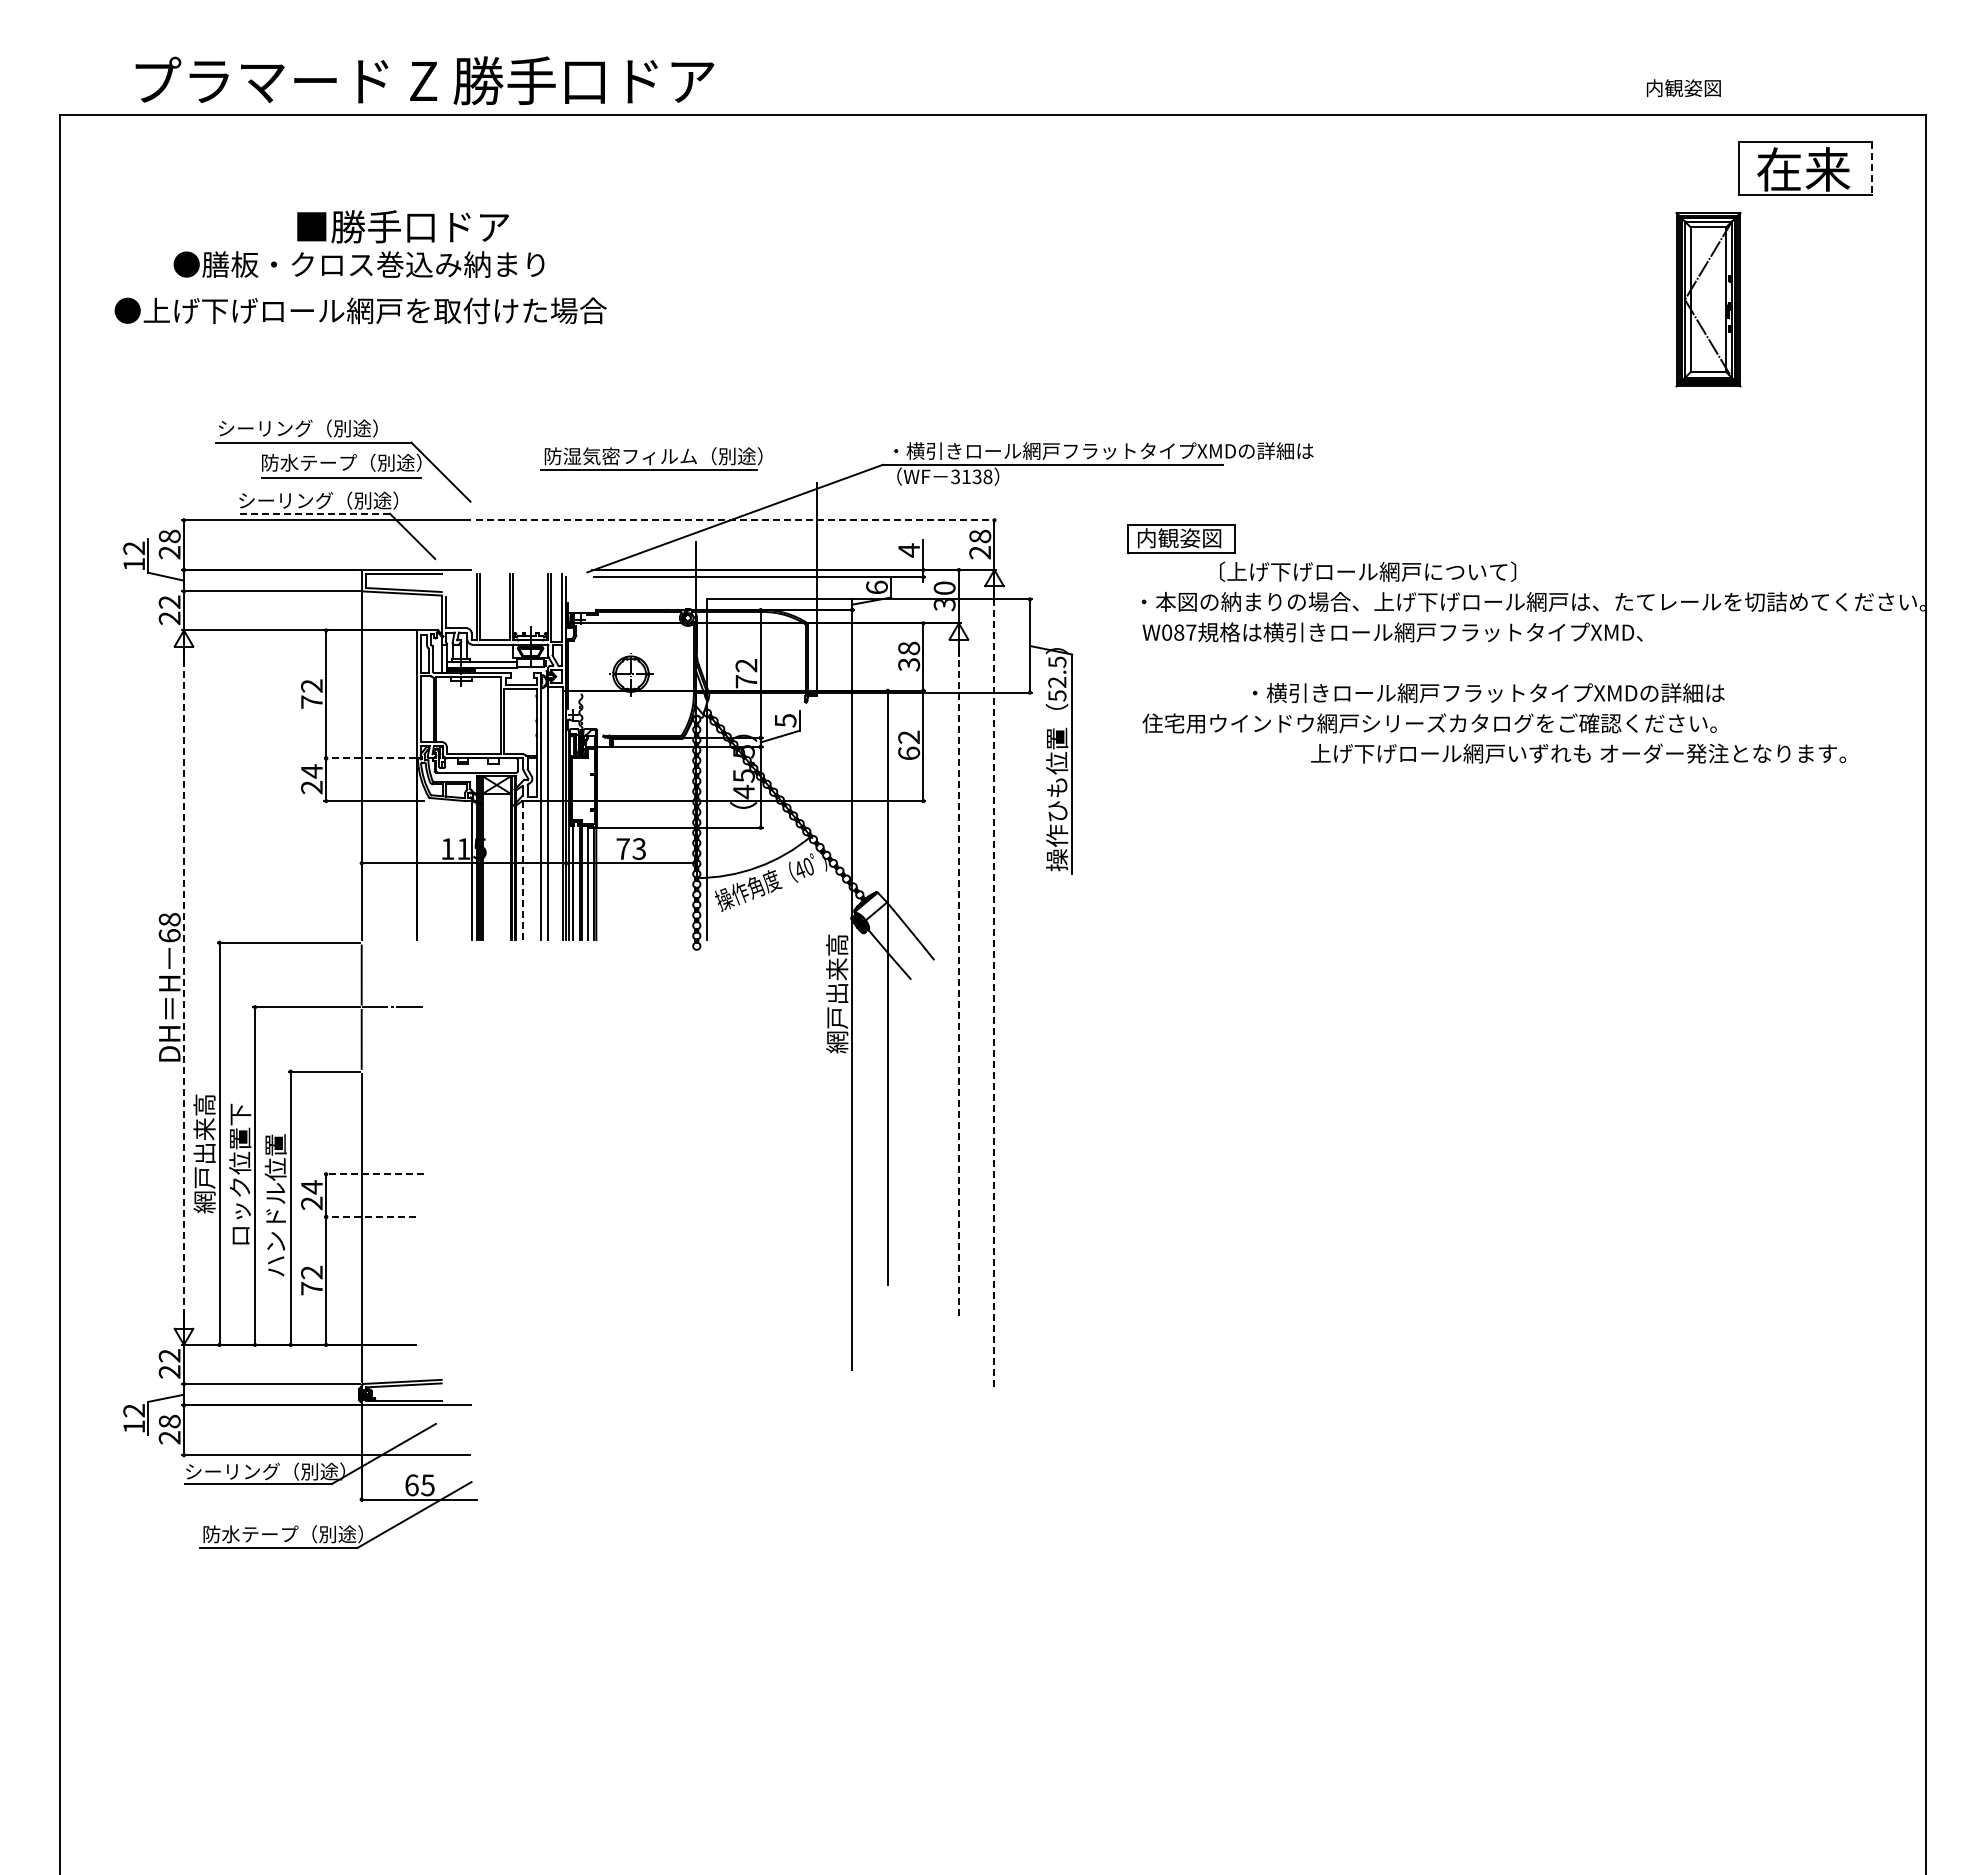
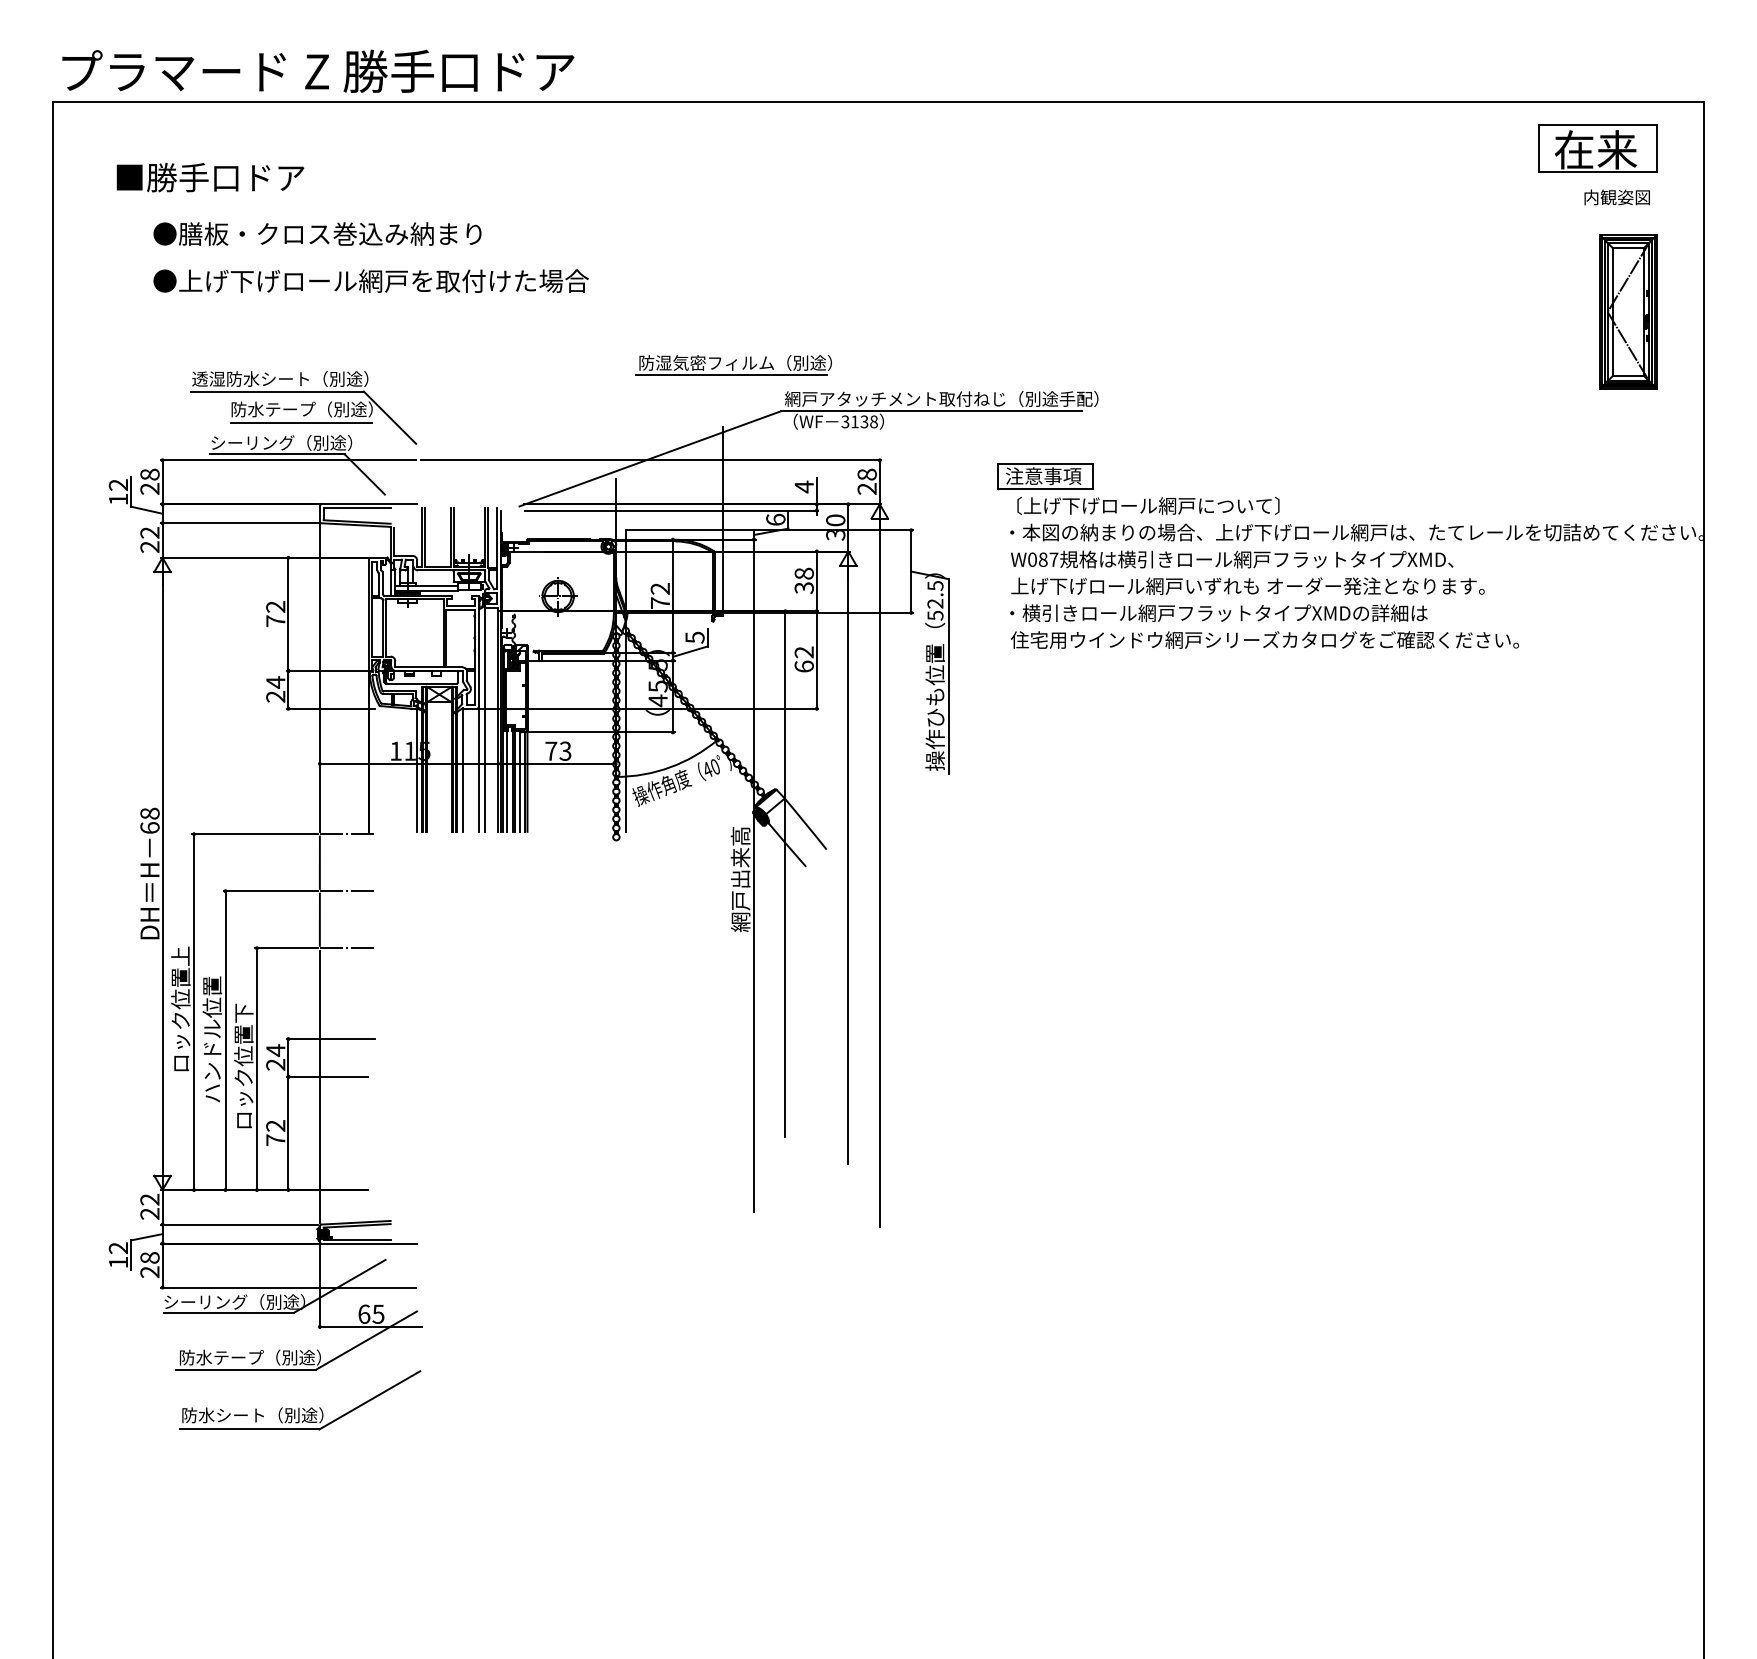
text: (424, 80) -> (317, 71), moved
text: (1683, 88) -> (1616, 197), moved
line: (1872, 168) -> (1656, 149), dashed -> solid
text: (402, 226) -> (209, 177), moved
part: (1708, 299) -> (1628, 311), moved
text: (360, 310) -> (371, 280), moved
text: (316, 428) -> (279, 379), シーリング（別途） -> 透湿防水シート（別途）
text: (1100, 451) -> (973, 399), ・横引きロール網戸フラットタイプXMDの詳細は -> 網戸アタッチメント取付ねじ（別途手配）
part: (651, 458) -> (733, 364), moved
line: (313, 513) -> (277, 454), dashed -> solid
line: (736, 520) -> (651, 460), dashed -> solid
text: (1179, 538) -> (1043, 476), 内観姿図 -> 注意事項
text: (1368, 571) -> (1148, 505), moved
text: (1488, 693) -> (1218, 613), moved
text: (1578, 753) -> (1247, 586), moved
line: (370, 758) -> (327, 671), dashed -> solid
line: (523, 870) -> (463, 770), dashed -> solid
line: (392, 942) -> (347, 833), added
line: (958, 978) -> (847, 865), dashed -> solid
line: (183, 987) -> (162, 873), dashed -> solid
line: (994, 987) -> (879, 873), dashed -> solid
line: (392, 1071) -> (347, 948), added
text: (204, 1141) -> (180, 1010), 網戸出来高 -> ロック位置上
text: (240, 1174) -> (212, 1039), ロック位置下 -> ハンドル位置
line: (374, 1174) -> (331, 1039), dashed -> solid
text: (275, 1205) -> (243, 1066), ハンドル位置 -> ロック位置下
line: (370, 1216) -> (327, 1076), dashed -> solid
part: (338, 1591) -> (299, 1408), added

